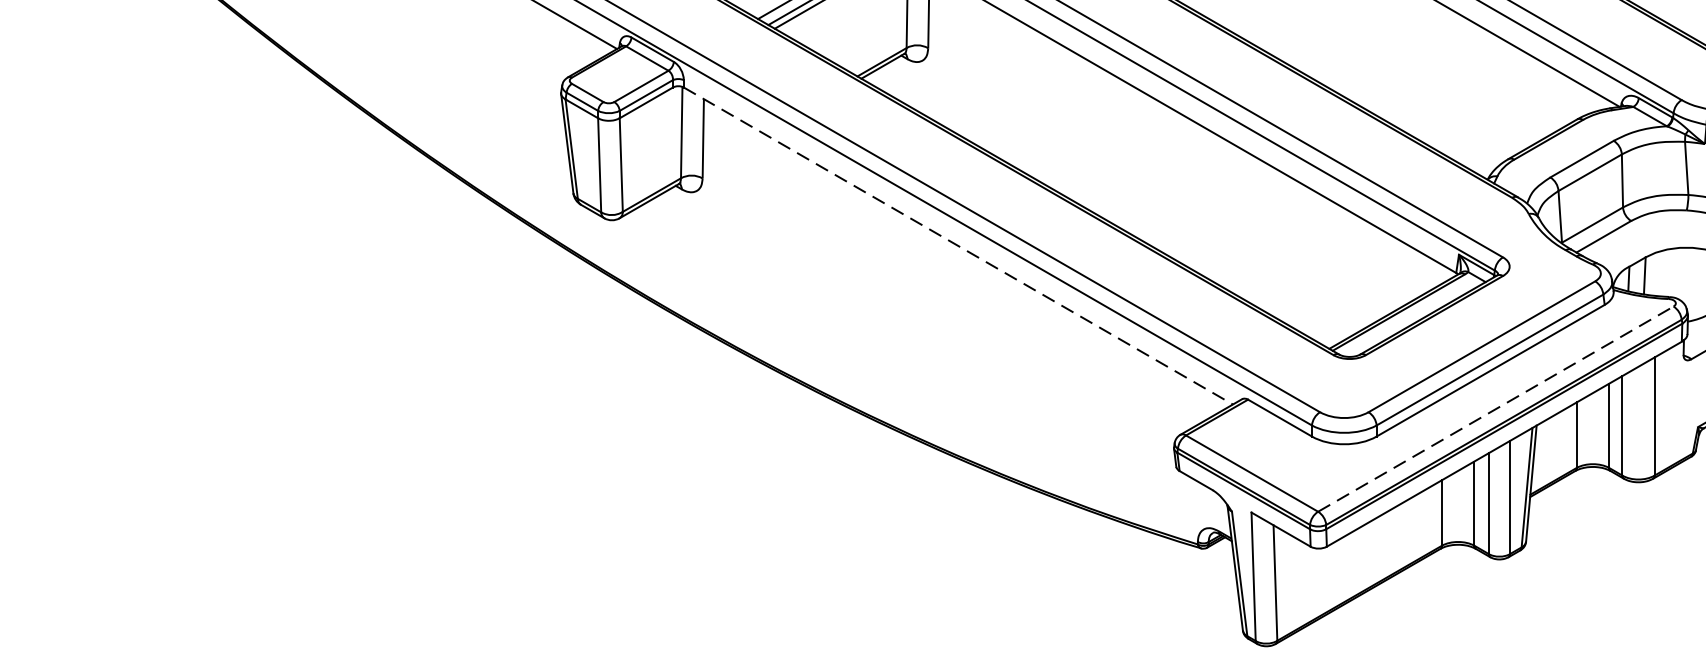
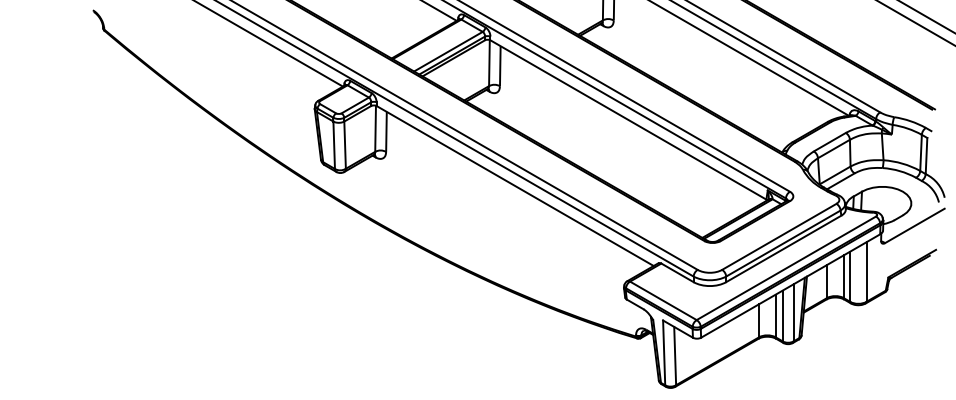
line: (958, 246) -> (515, 186), dashed -> solid
line: (1496, 409) -> (786, 268), dashed -> solid

